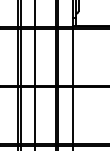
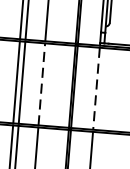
line: (35, 56) -> (42, 83), solid -> dashed
line: (73, 57) -> (97, 89), solid -> dashed

